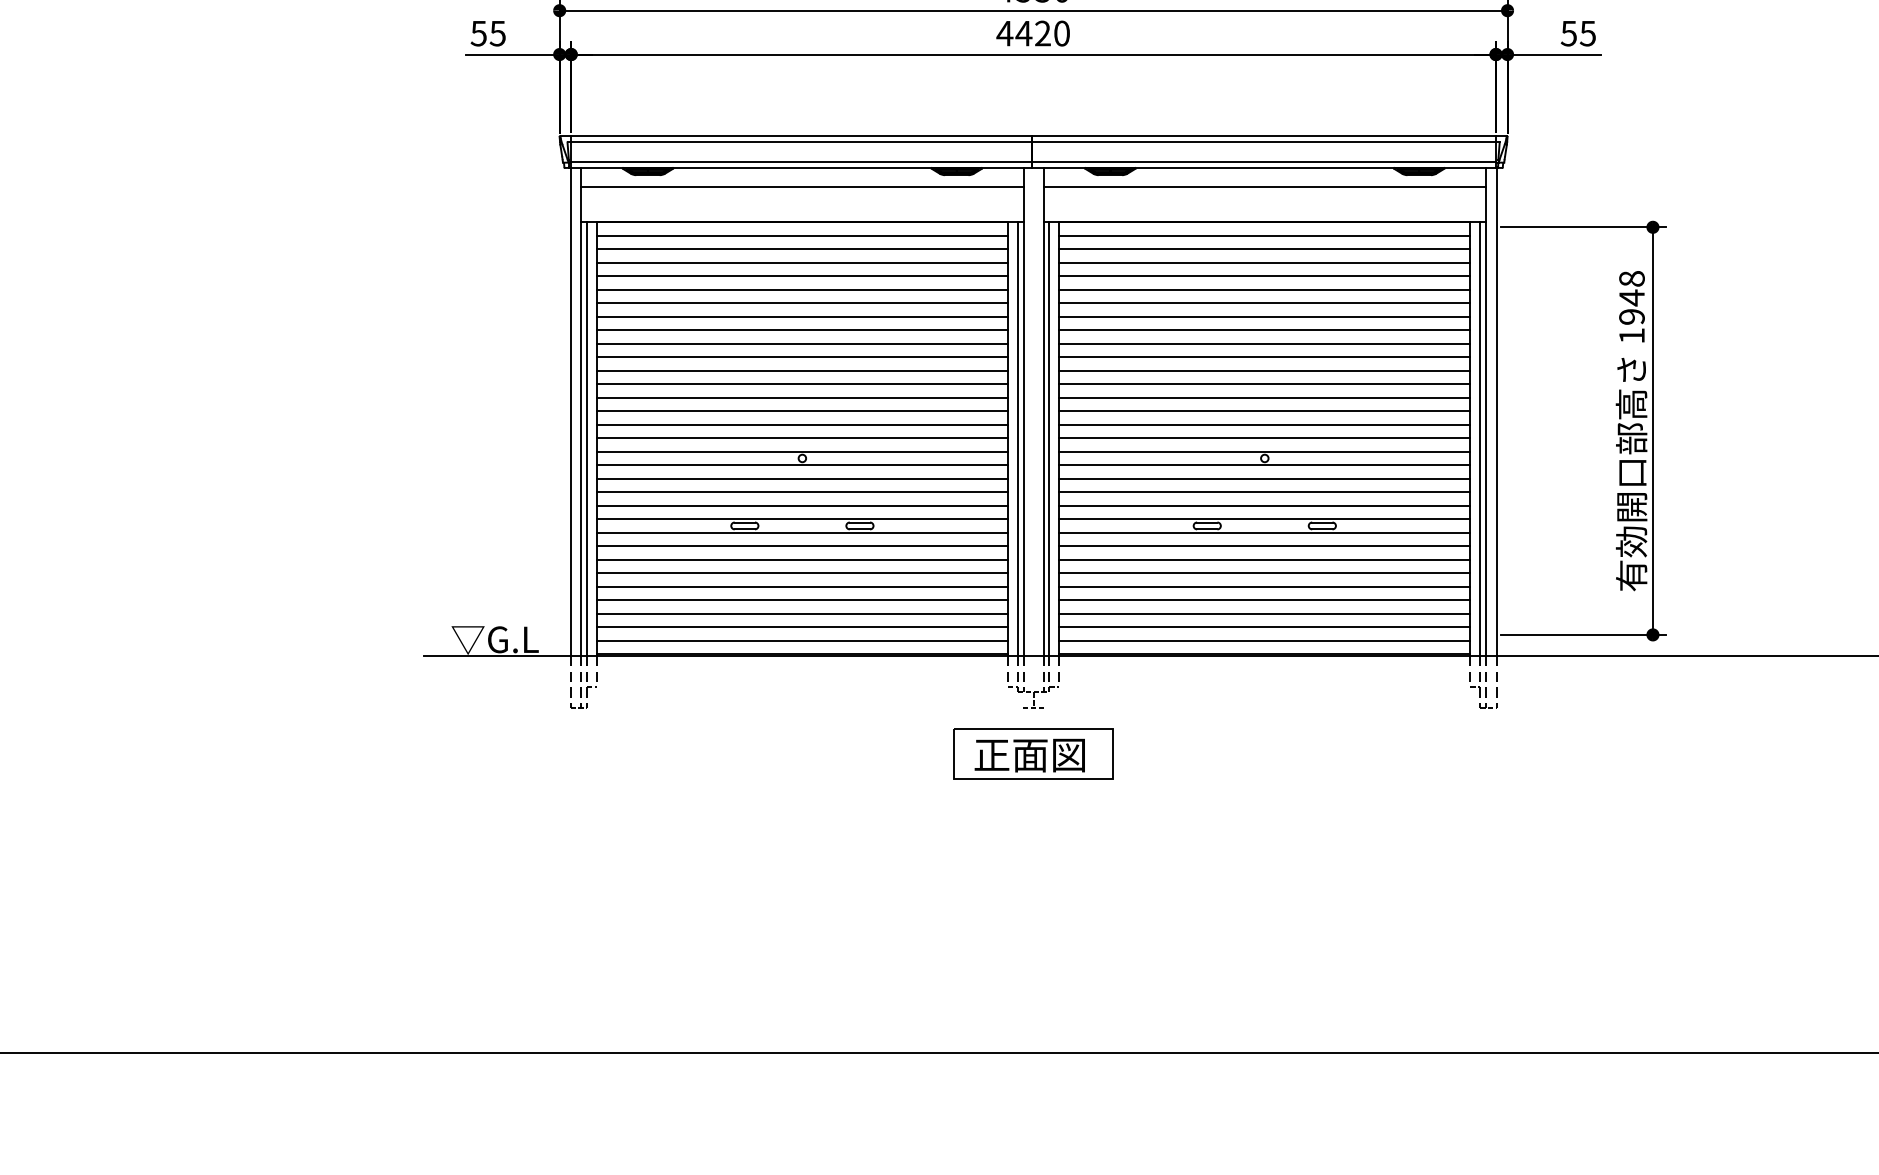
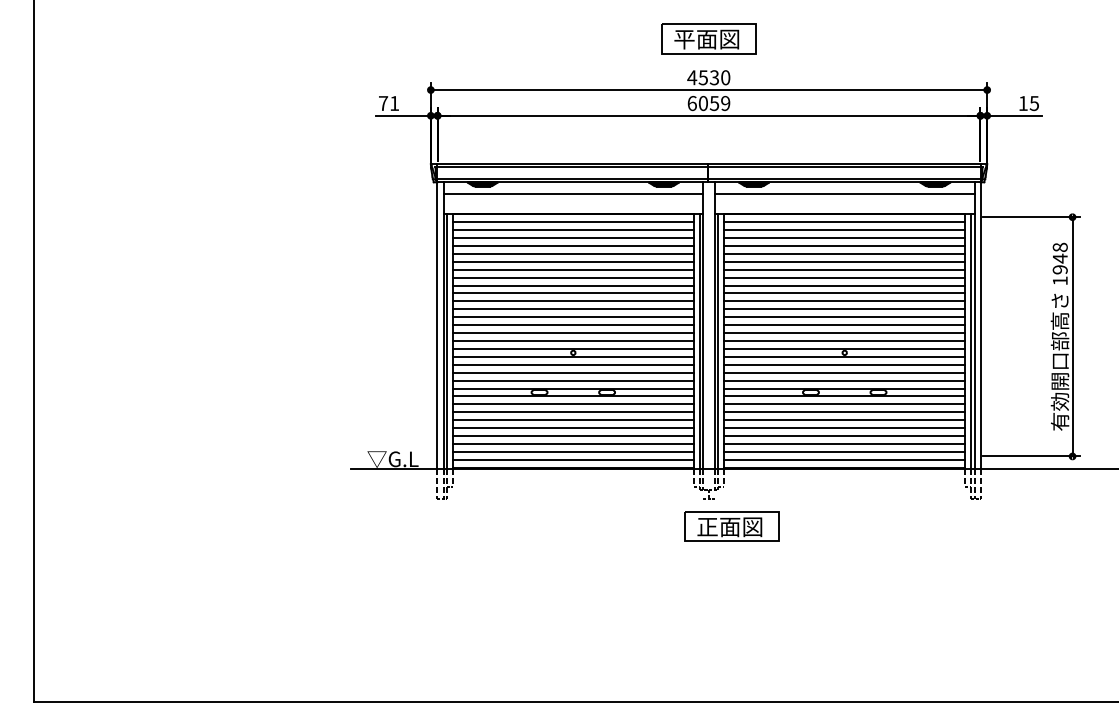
text: (487, 33) -> (388, 103), 55 -> 71
text: (1032, 33) -> (708, 103), 4420 -> 6059
text: (1567, 33) -> (1022, 103), 55 -> 15
part: (1032, 754) -> (731, 526), moved

